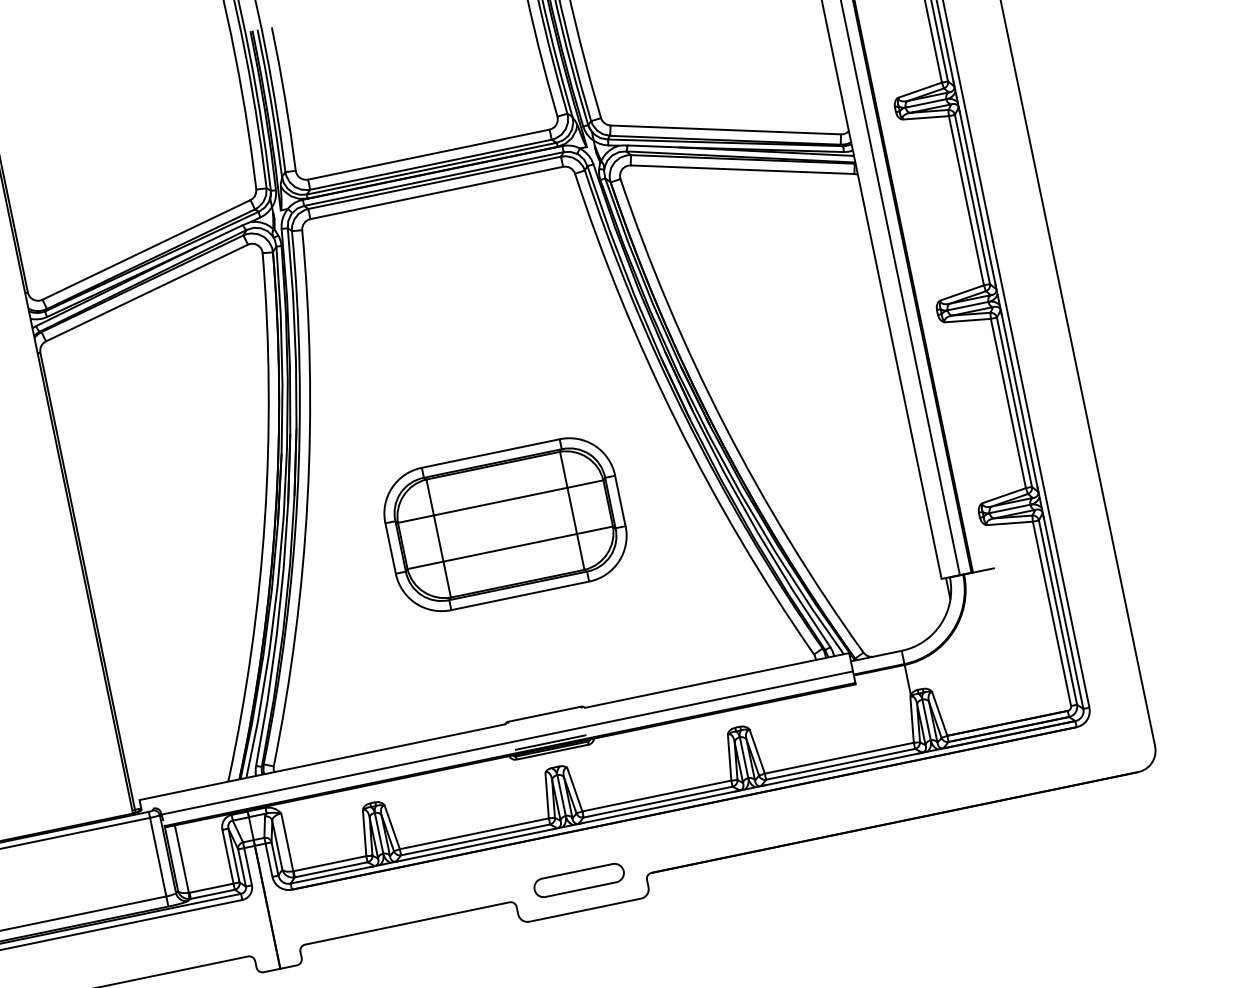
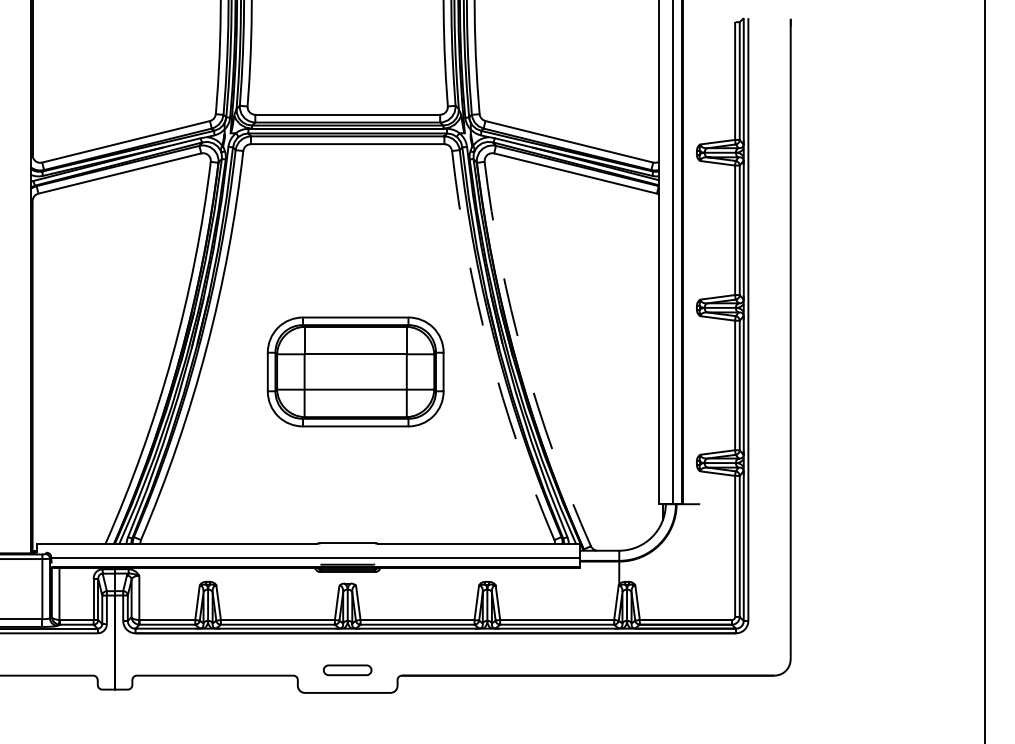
arc: (677, 422) -> (489, 349), solid -> dashed
arc: (724, 425) -> (523, 358), solid -> dashed
part: (505, 524) -> (355, 371), moved
part: (578, 880) -> (347, 670), size x0.7

